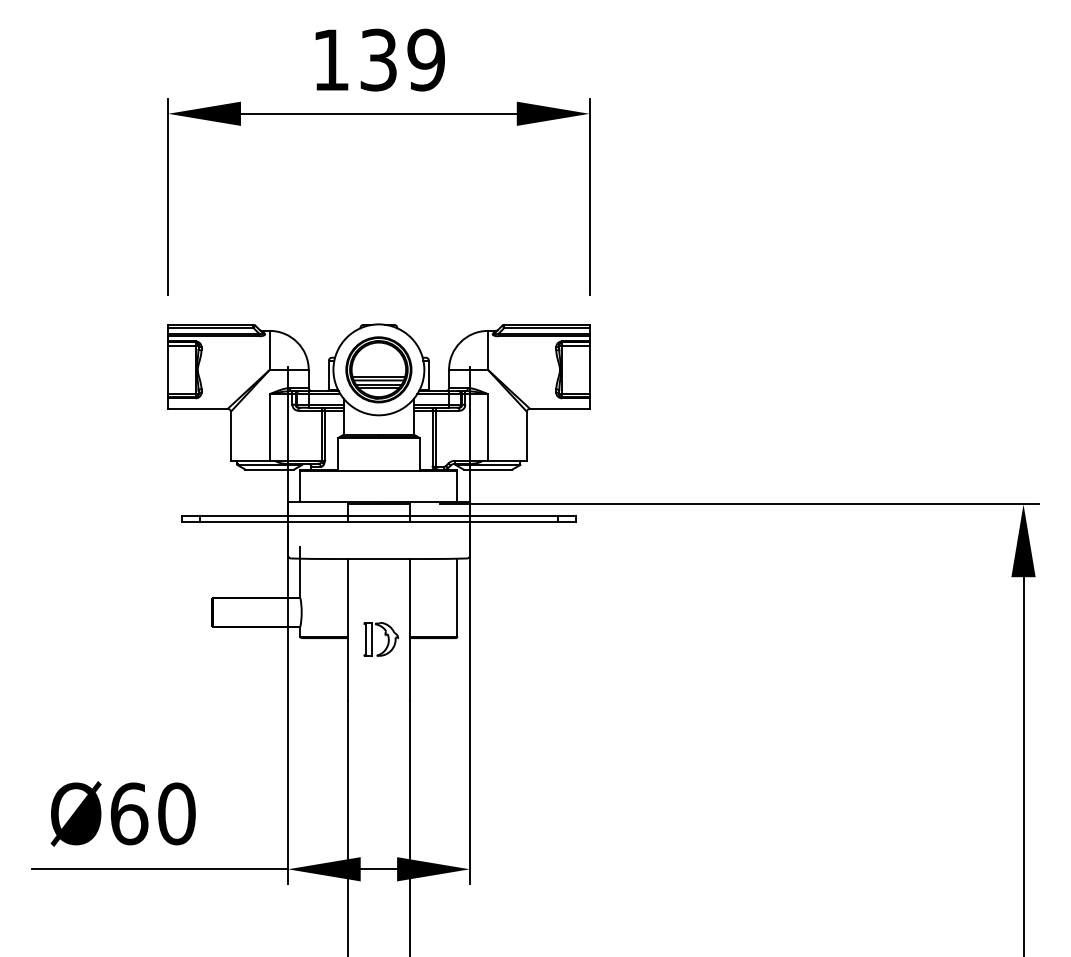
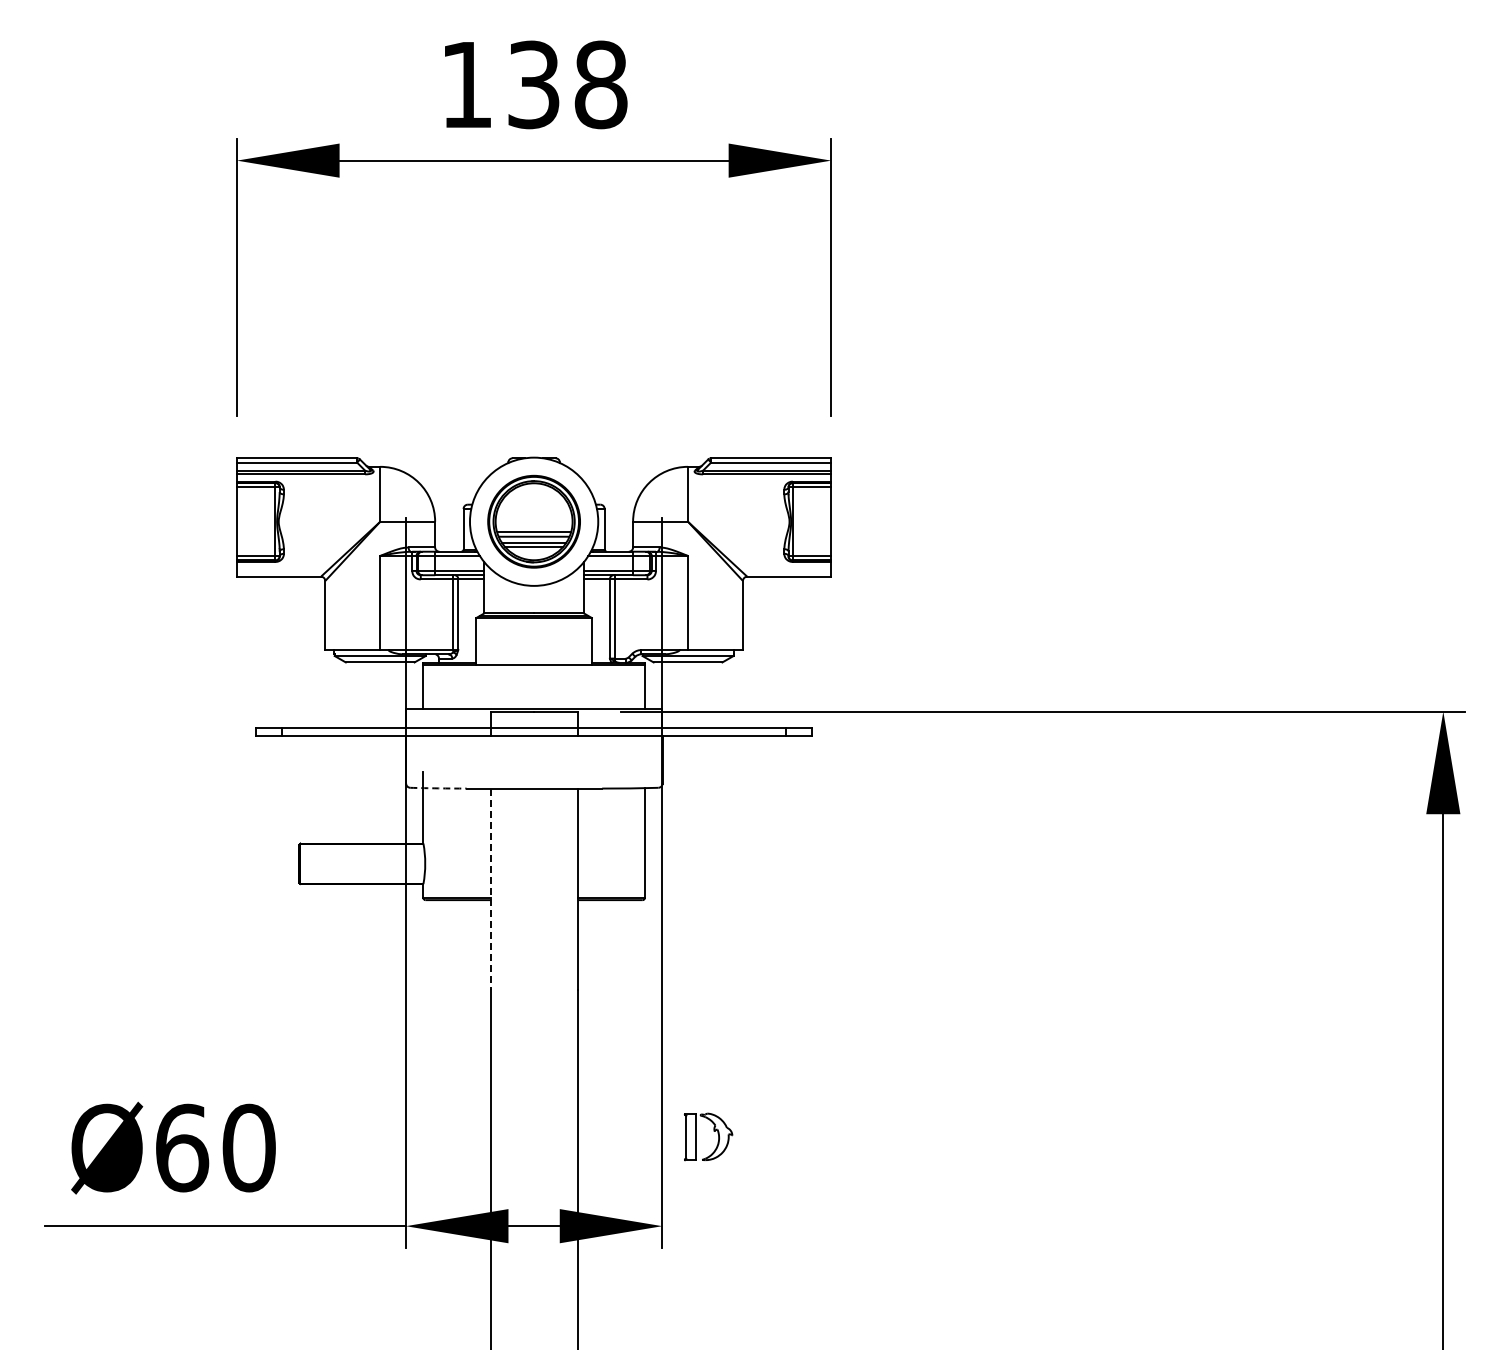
text: (425, 59) -> (600, 84), 139 -> 138
arc: (311, 558) -> (438, 788), solid -> dashed
line: (347, 630) -> (490, 889), solid -> dashed
part: (384, 635) -> (713, 1131), moved

